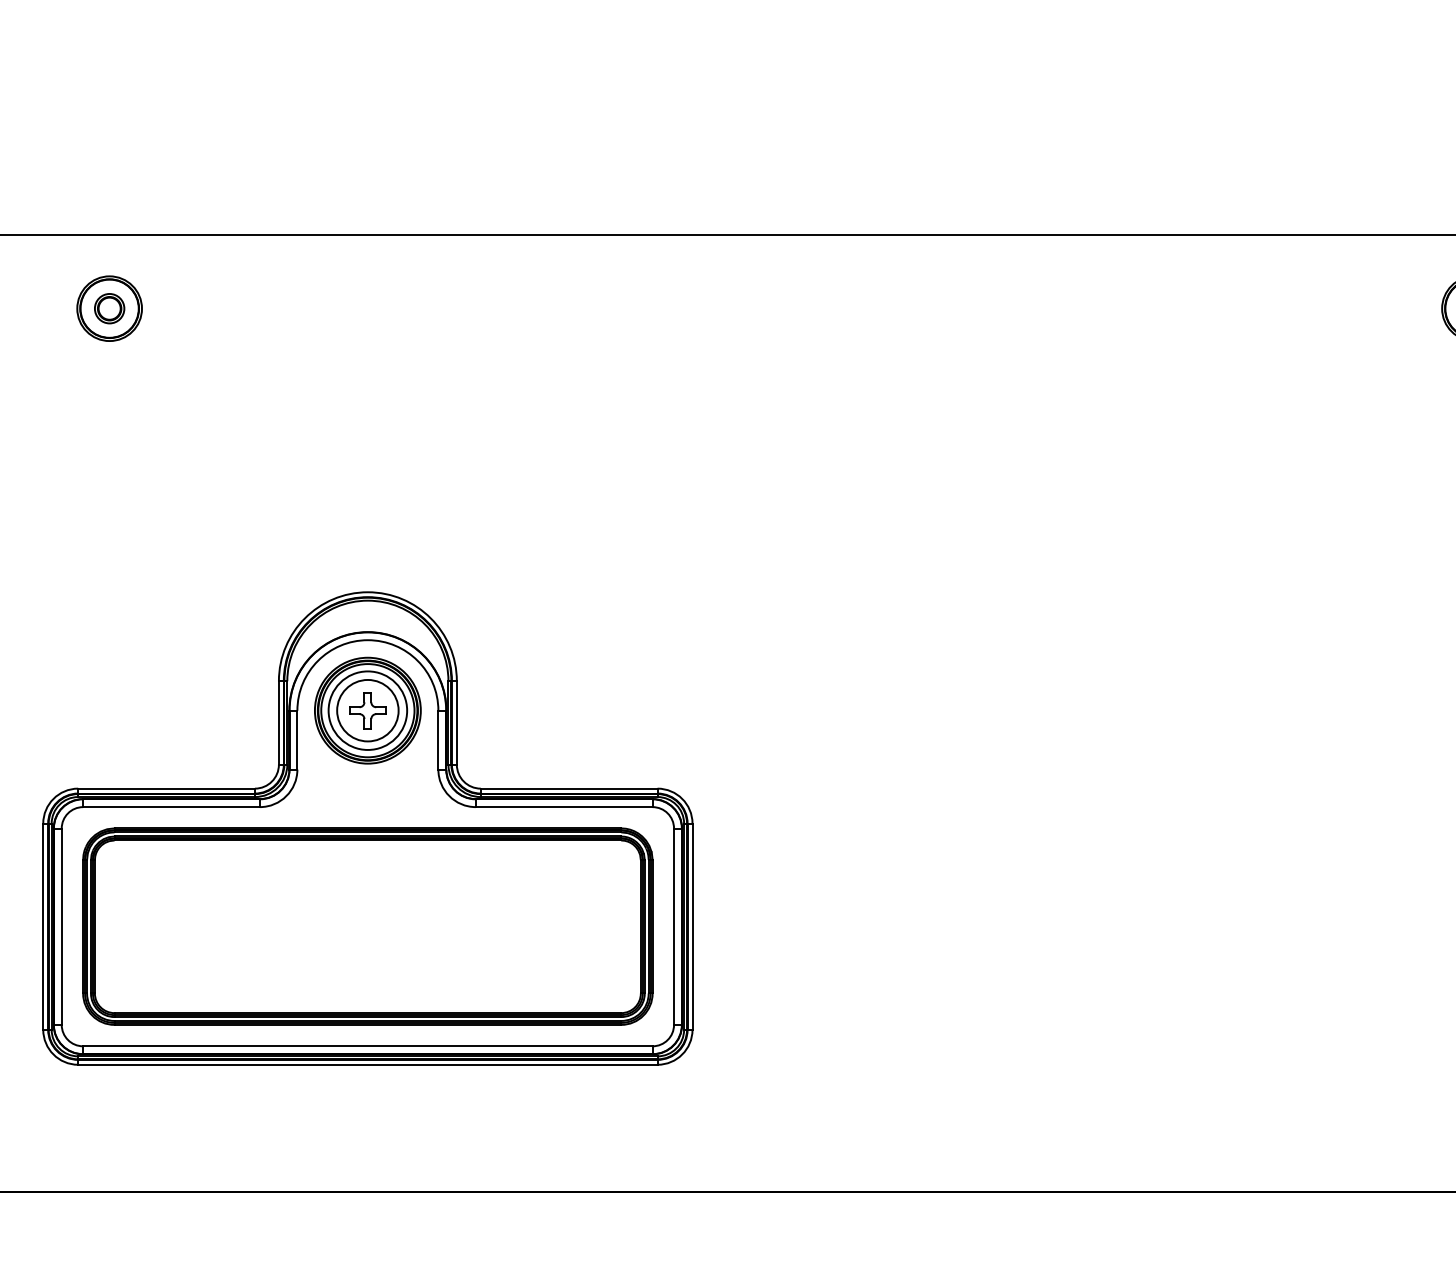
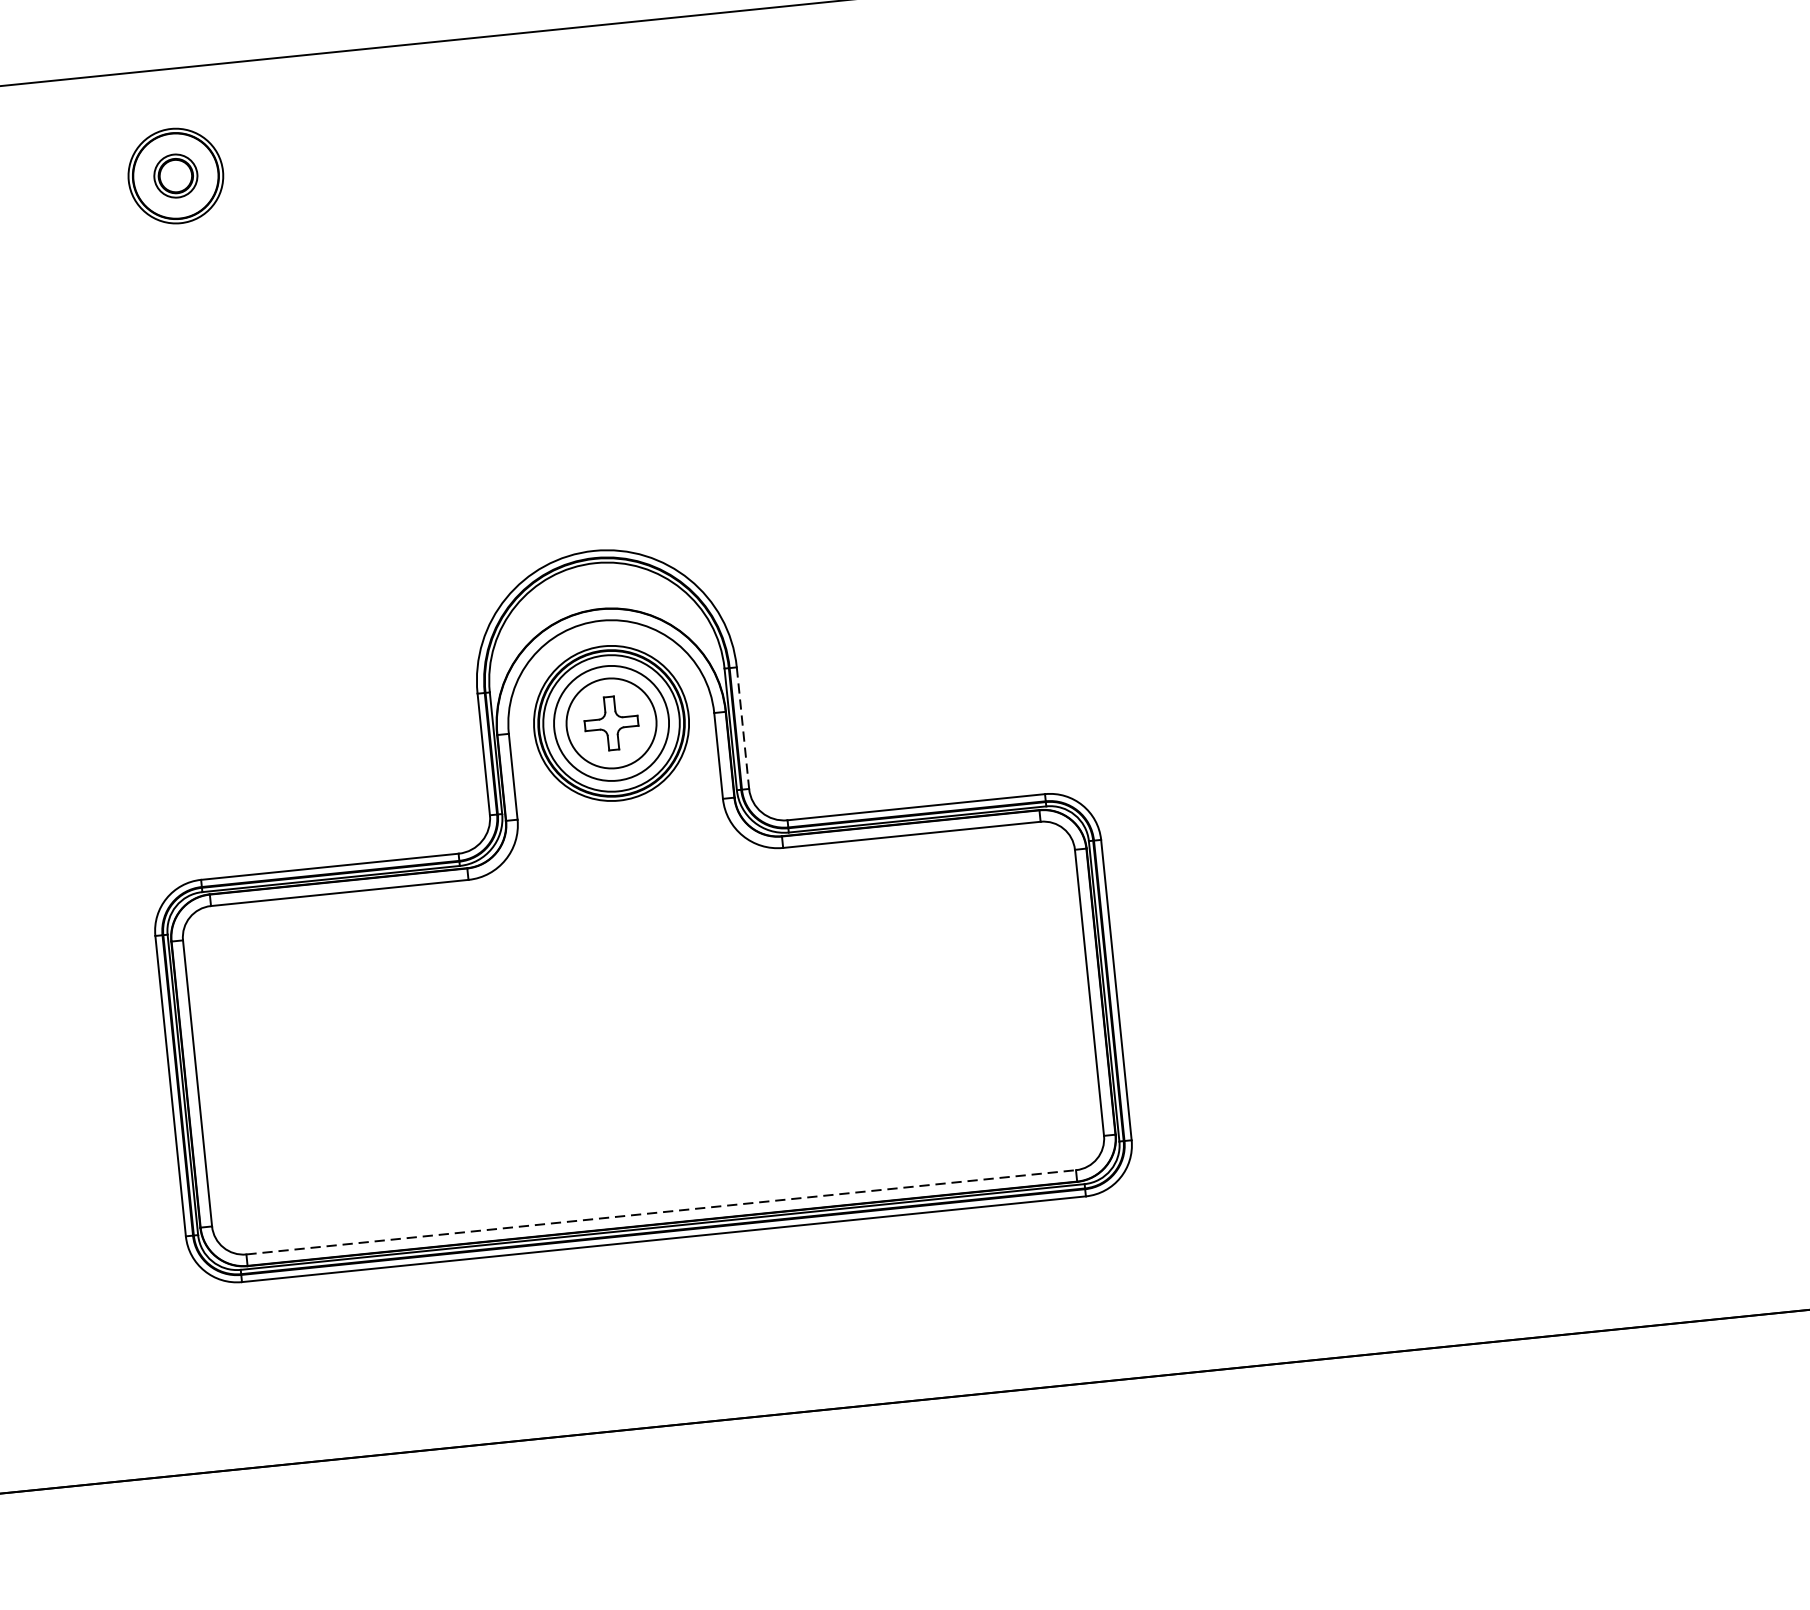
line: (456, 722) -> (742, 727), solid -> dashed
part: (367, 926) -> (642, 1037), removed
line: (367, 1046) -> (660, 1212), solid -> dashed

